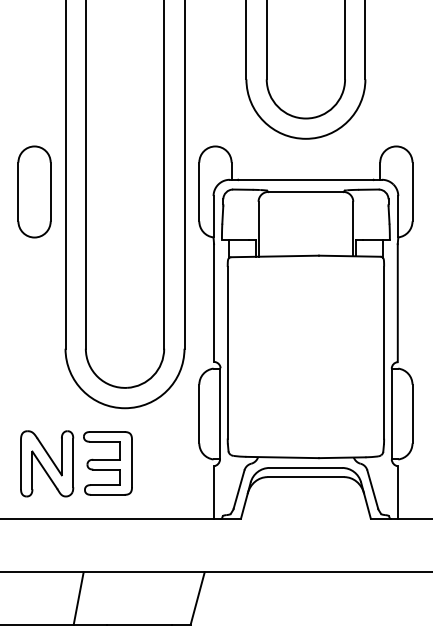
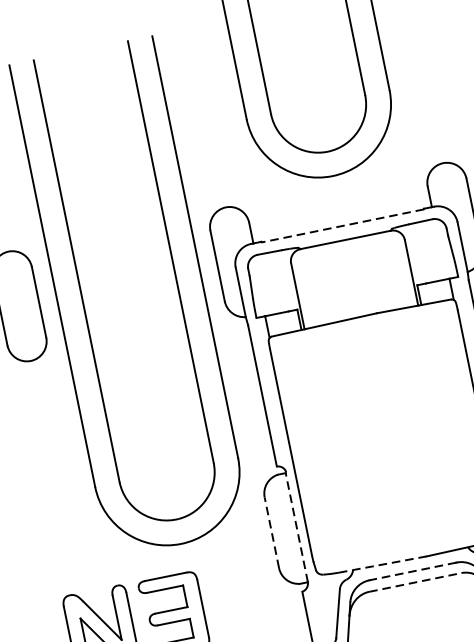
line: (305, 180) -> (342, 226), solid -> dashed
line: (199, 413) -> (271, 532), solid -> dashed
line: (220, 413) -> (297, 526), solid -> dashed
line: (283, 457) -> (383, 564), solid -> dashed
line: (305, 467) -> (412, 571), solid -> dashed
line: (306, 477) -> (416, 582), solid -> dashed

